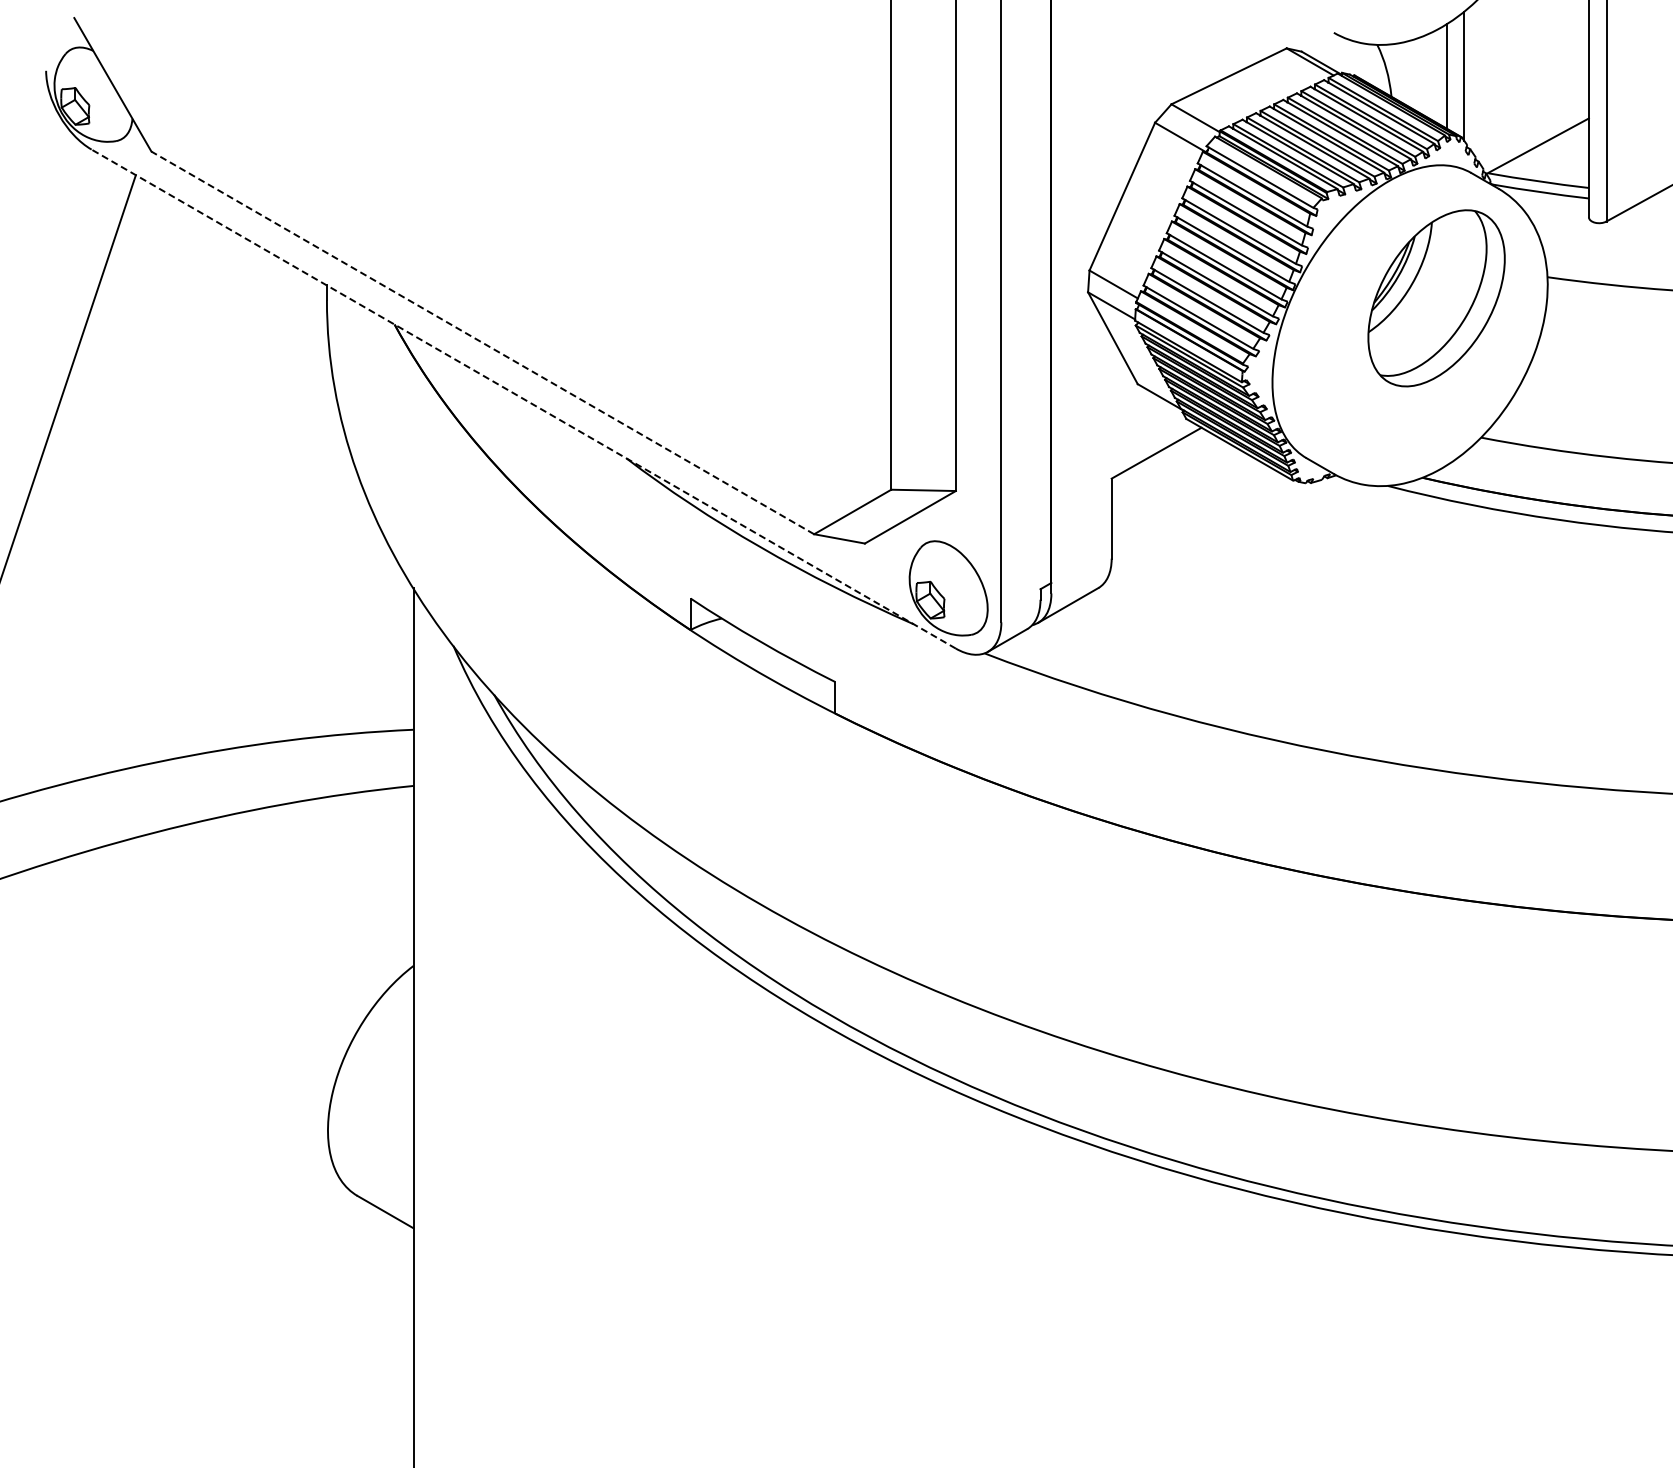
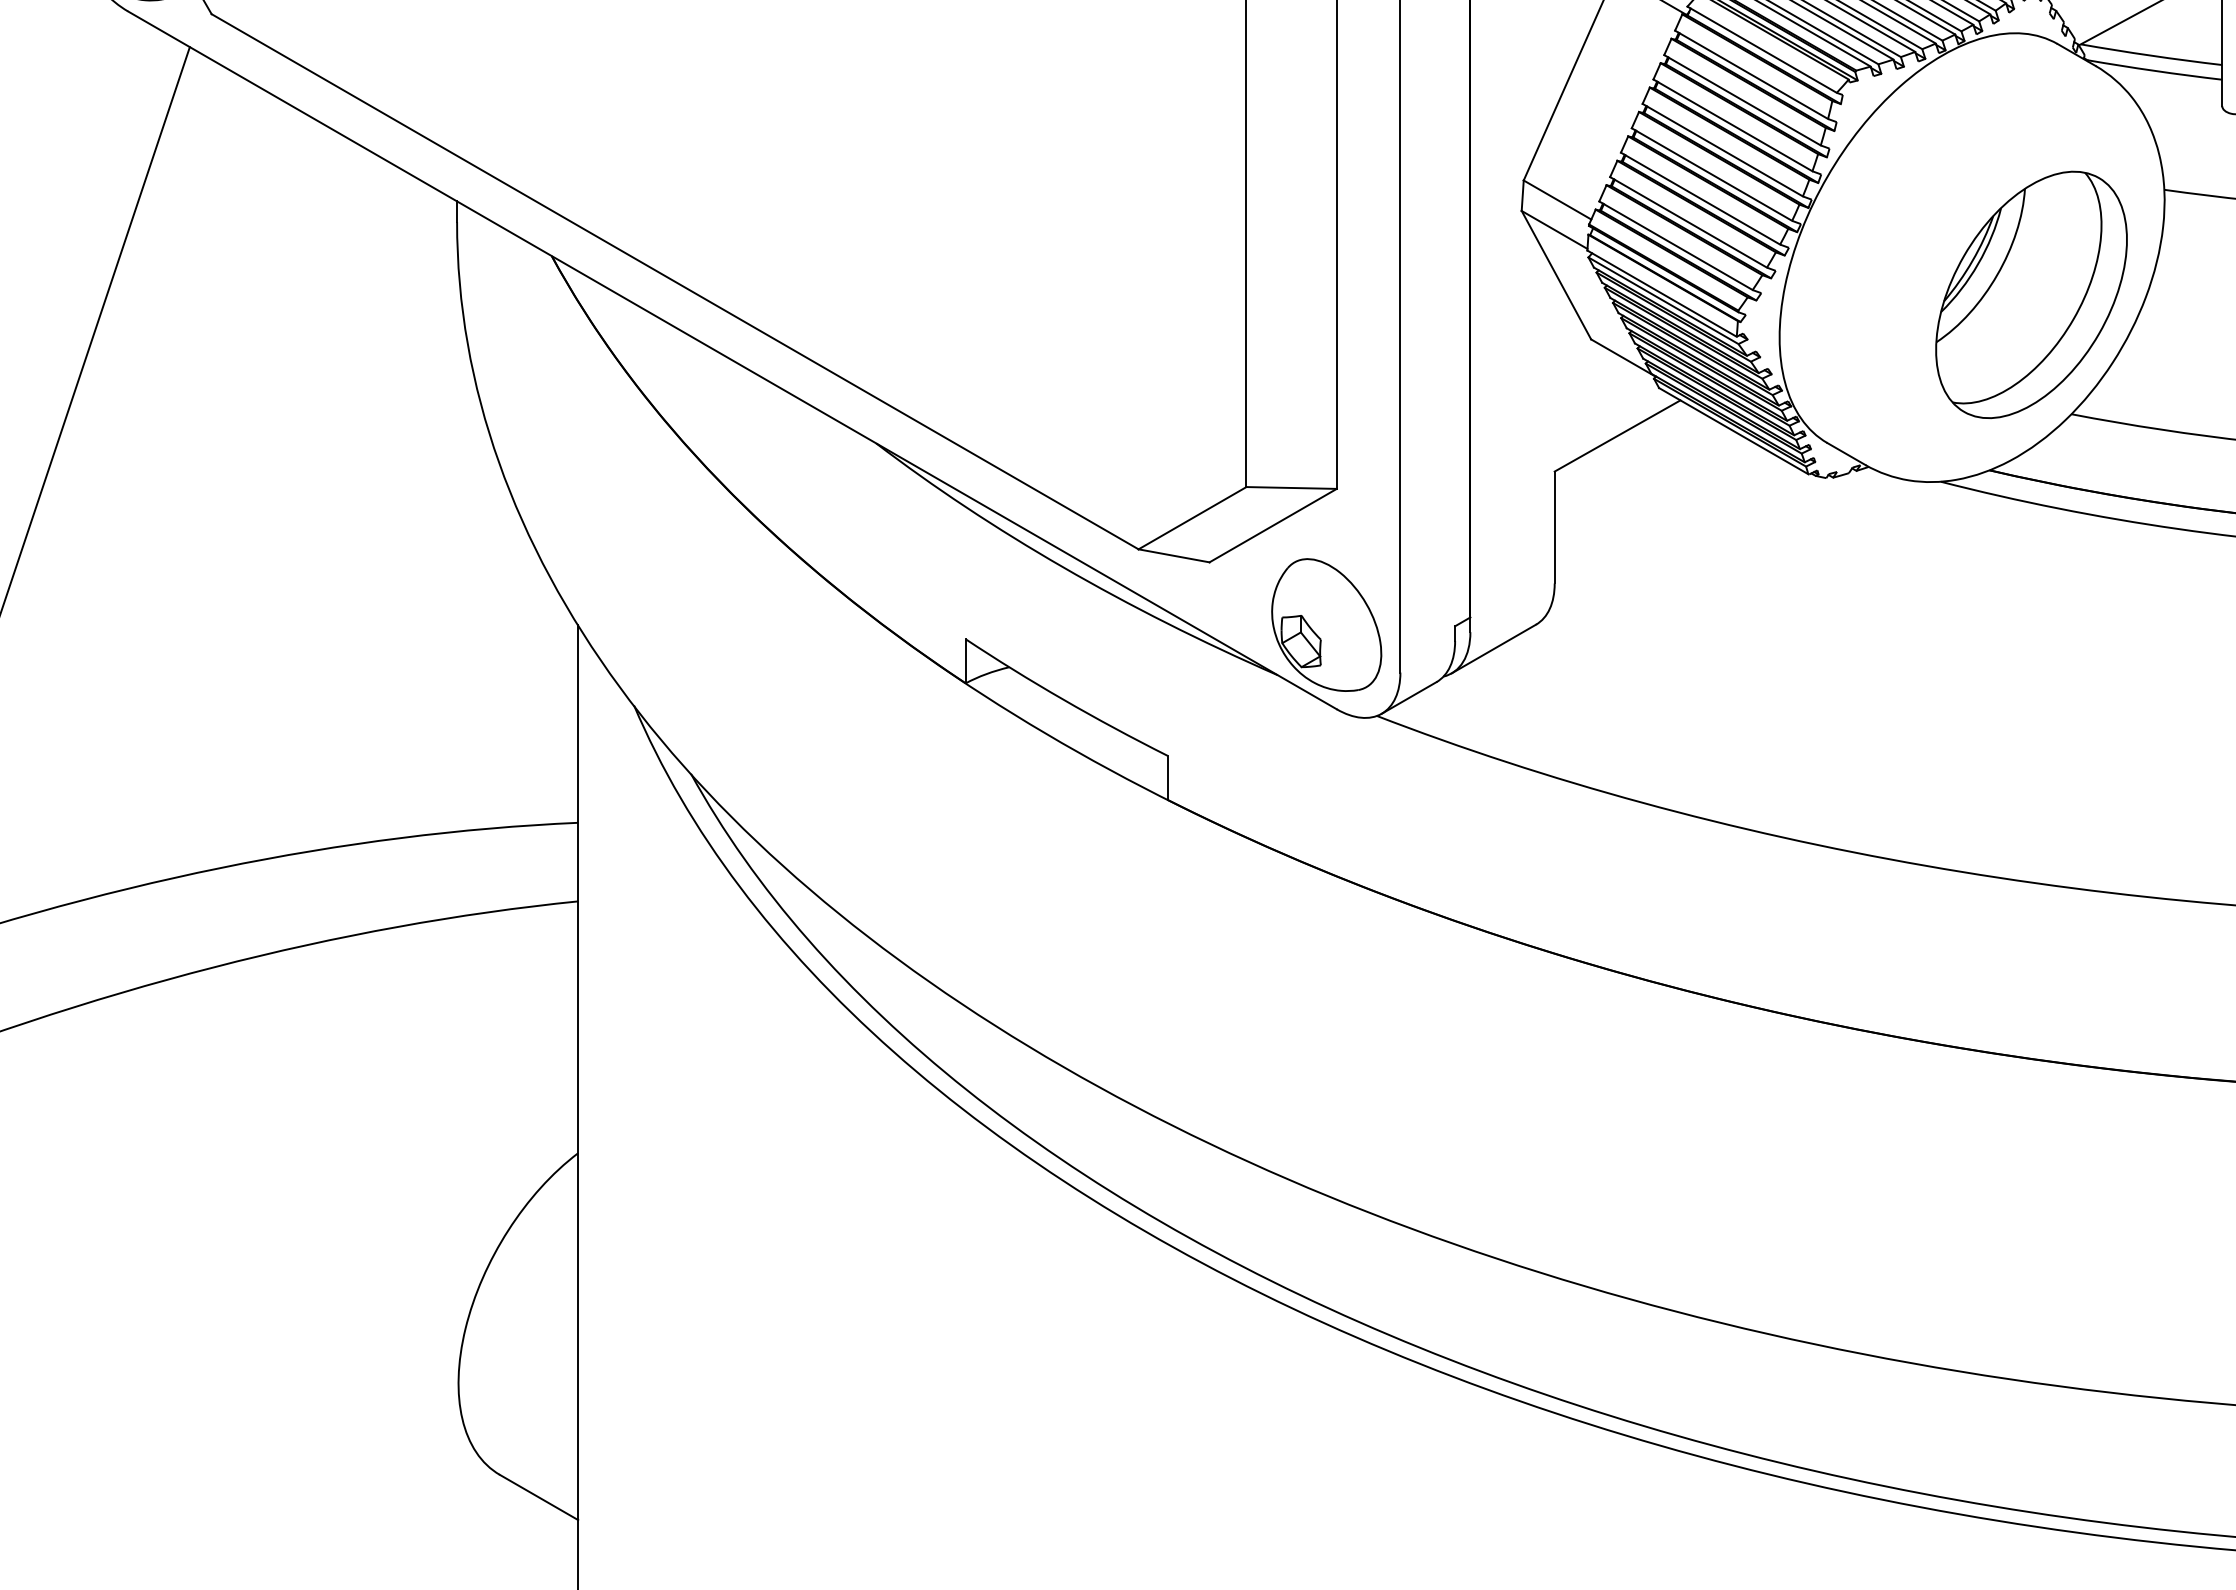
part: (1436, 298) -> (2031, 295), moved
line: (482, 342) -> (674, 281), dashed -> solid
line: (523, 399) -> (732, 360), dashed -> solid

